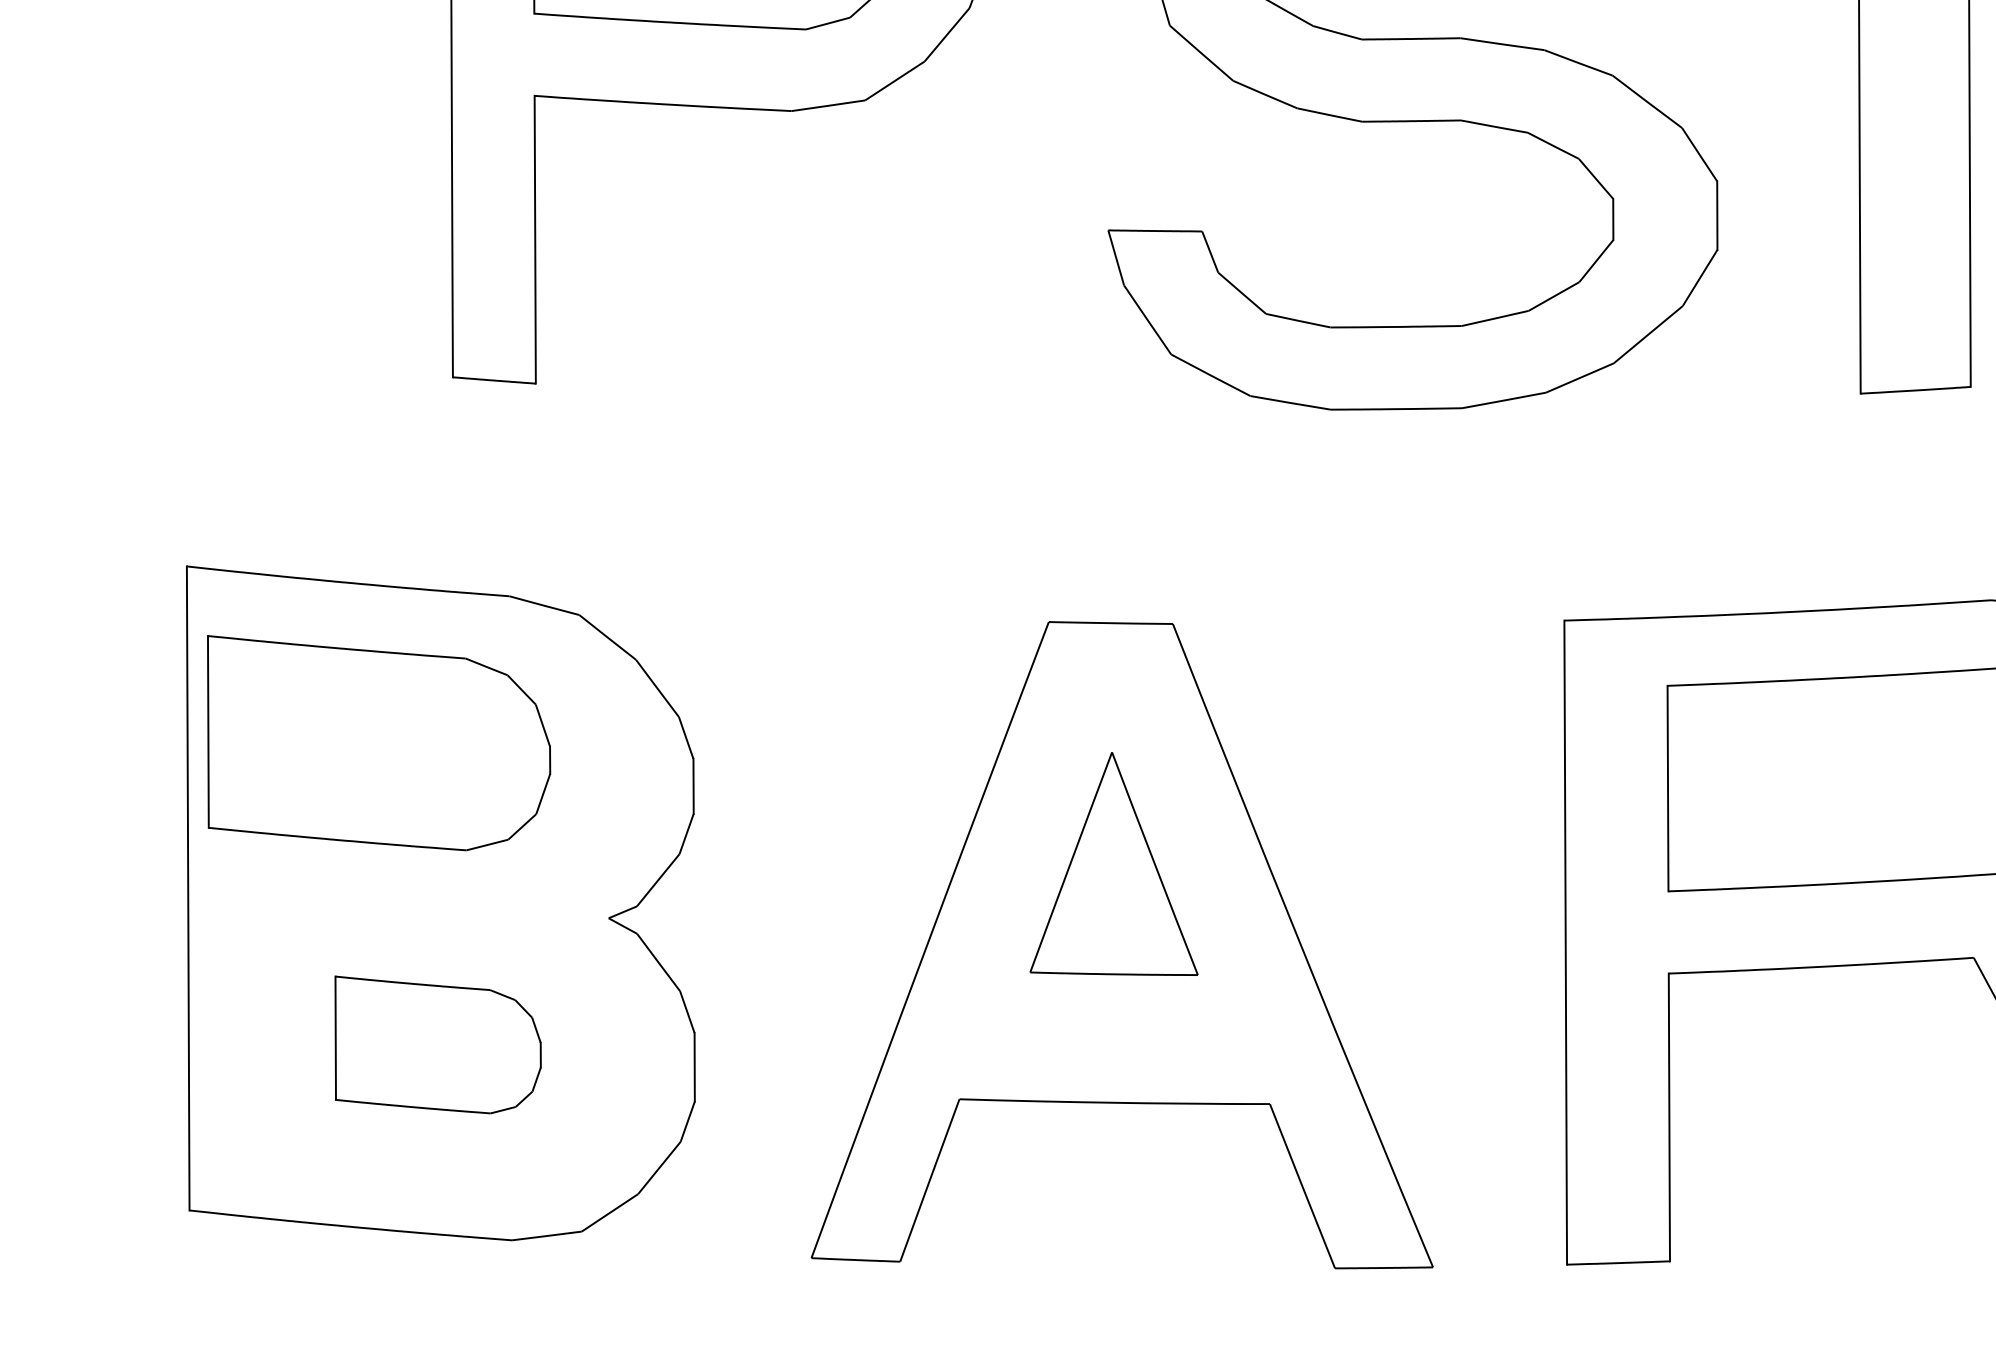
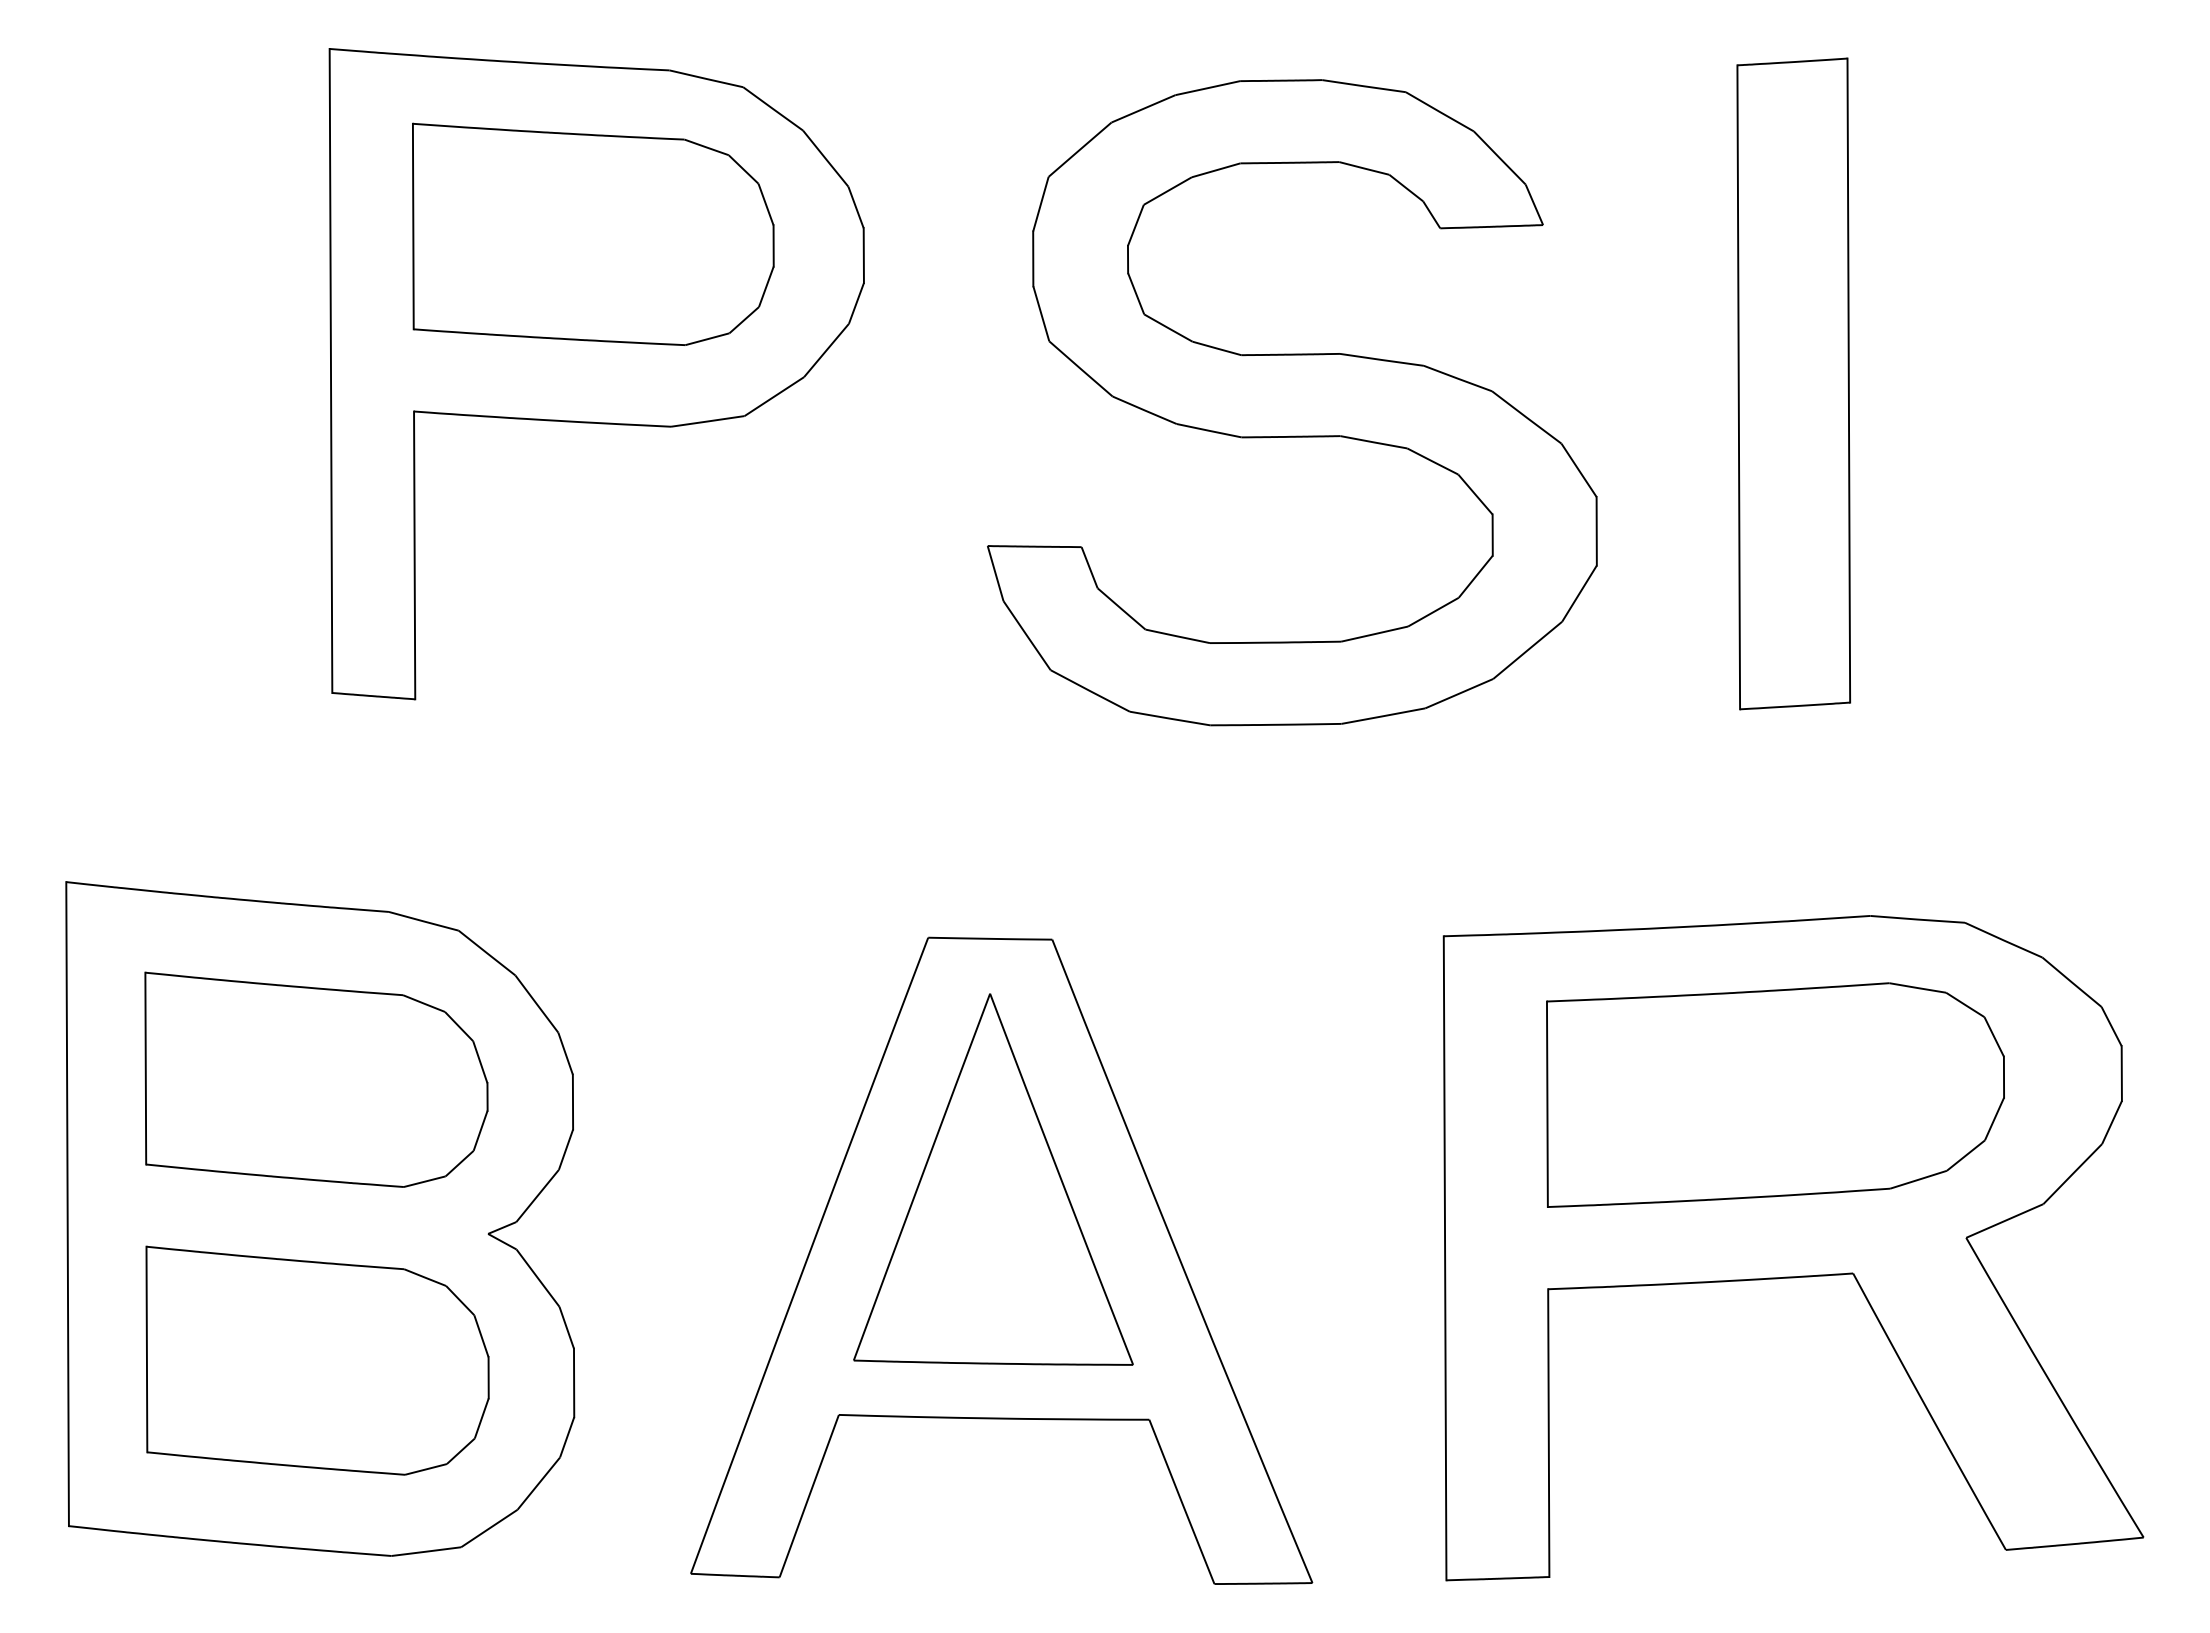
part: (379, 742) -> (316, 1079), moved
part: (1114, 863) -> (993, 1179), size x1.67
part: (438, 1044) -> (317, 1360), size x1.67

